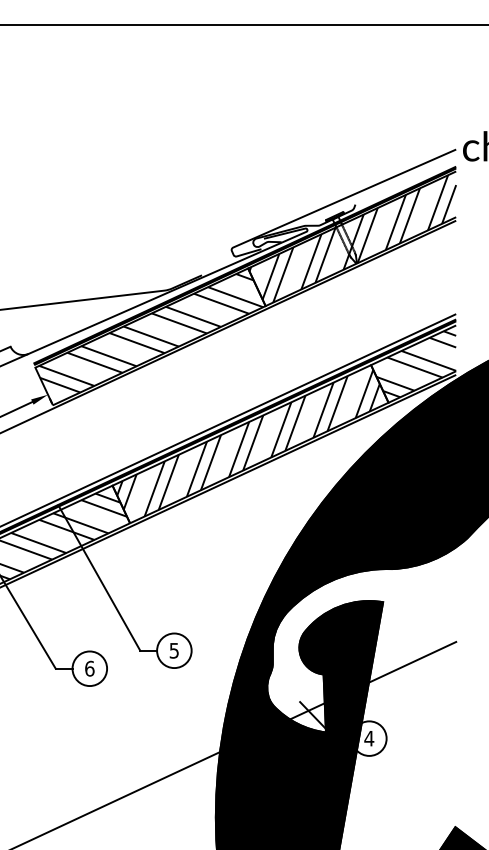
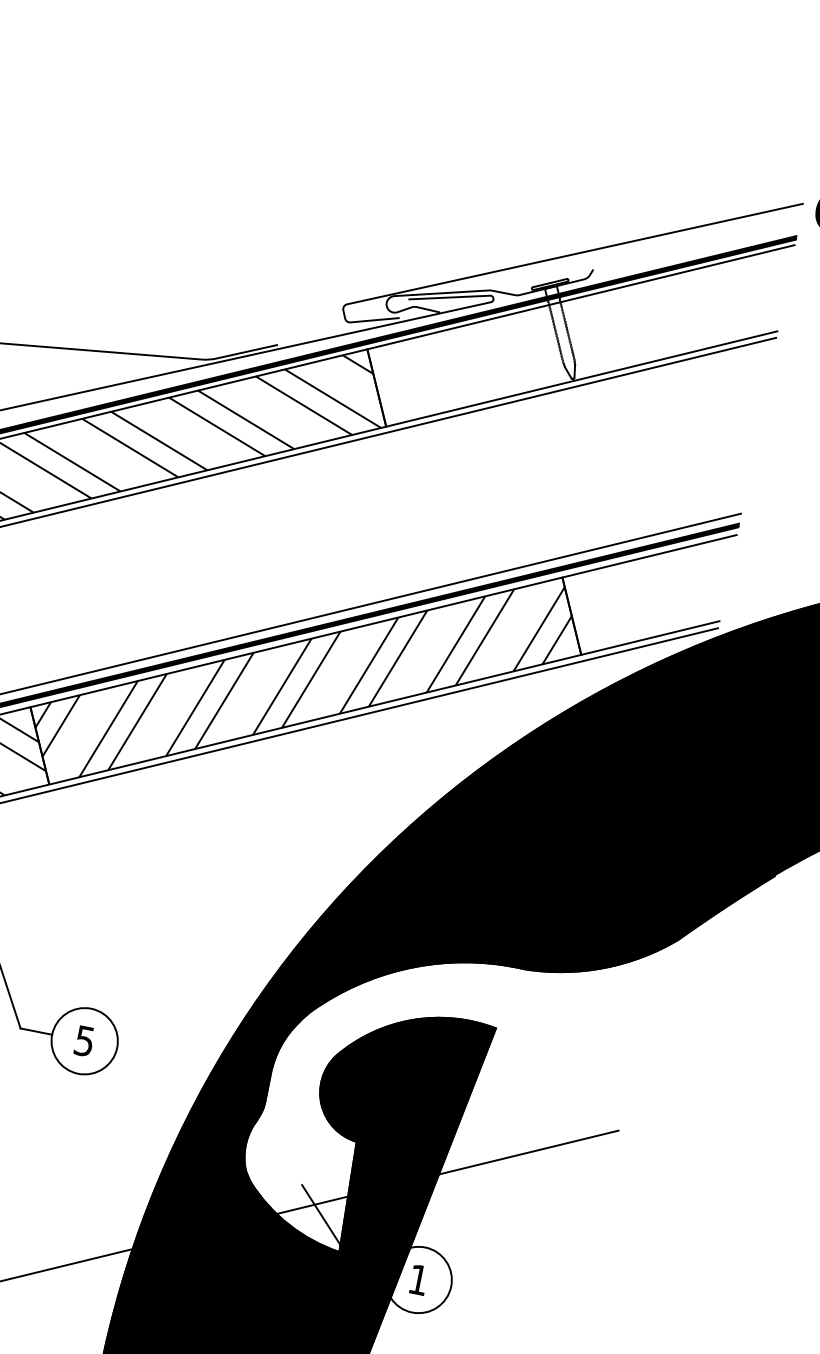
hatch: (352, 238) -> (575, 332), removed
hatch: (416, 364) -> (648, 593), removed
text: (369, 738) -> (419, 1279), 4 -> 1

